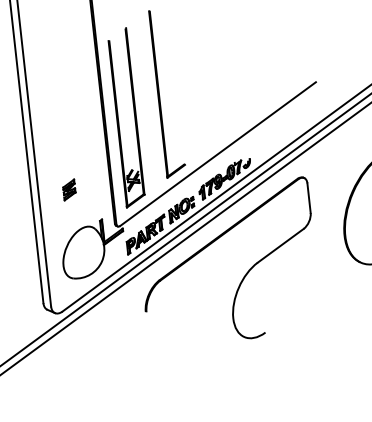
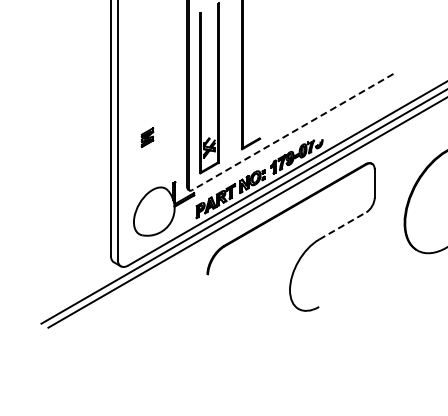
line: (217, 154) -> (292, 132), solid -> dashed
part: (69, 189) -> (147, 137), moved
line: (281, 245) -> (343, 225), solid -> dashed

